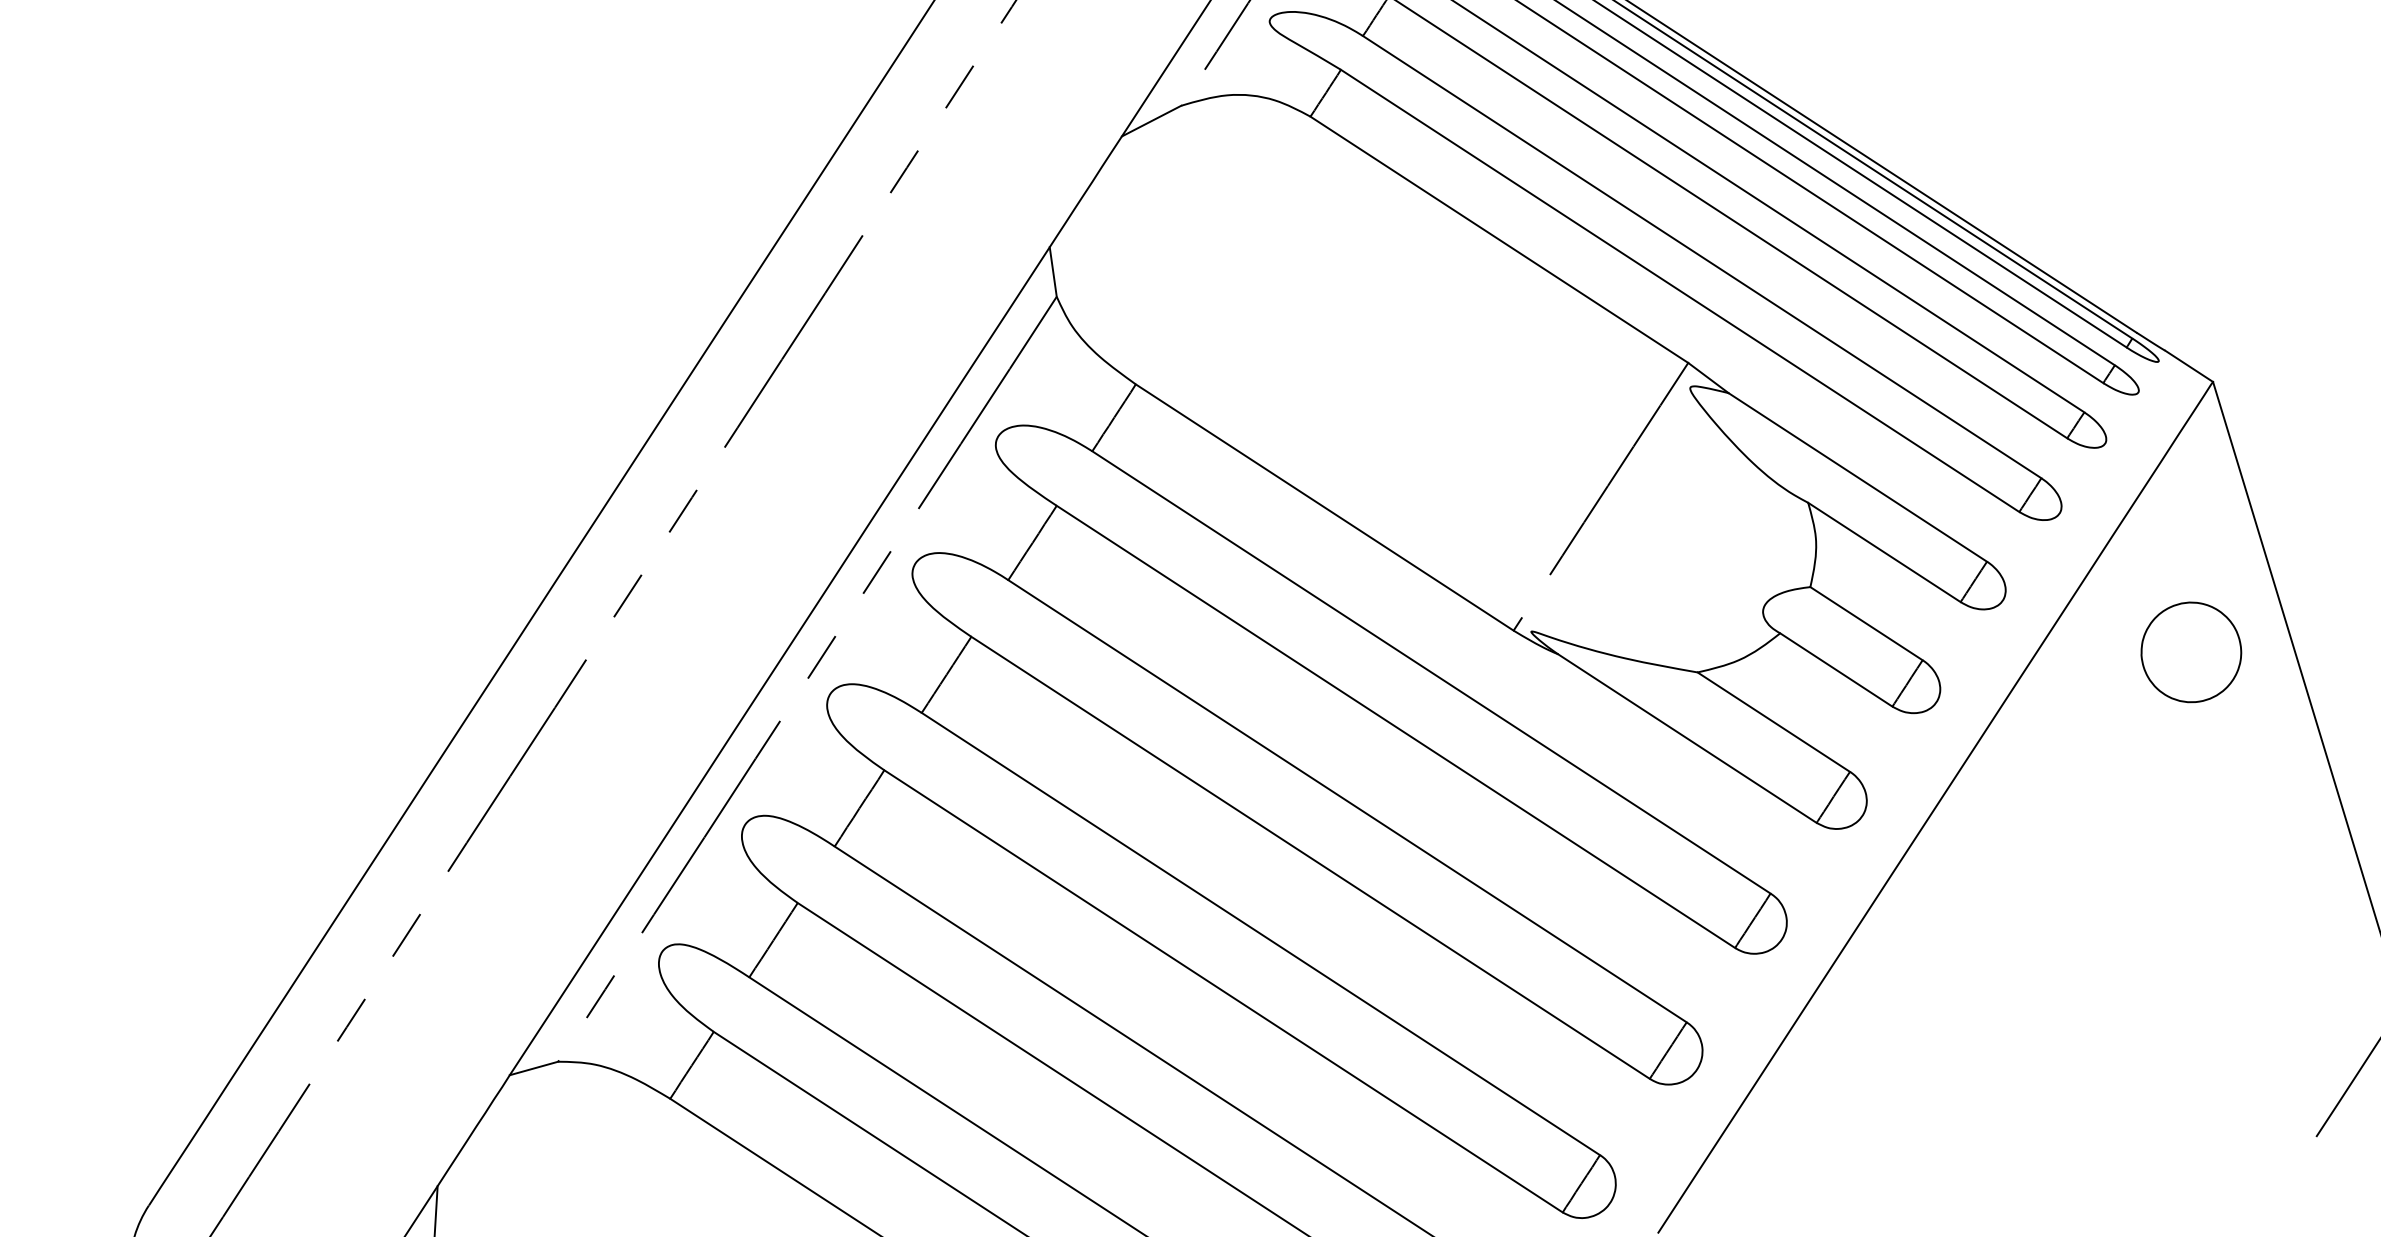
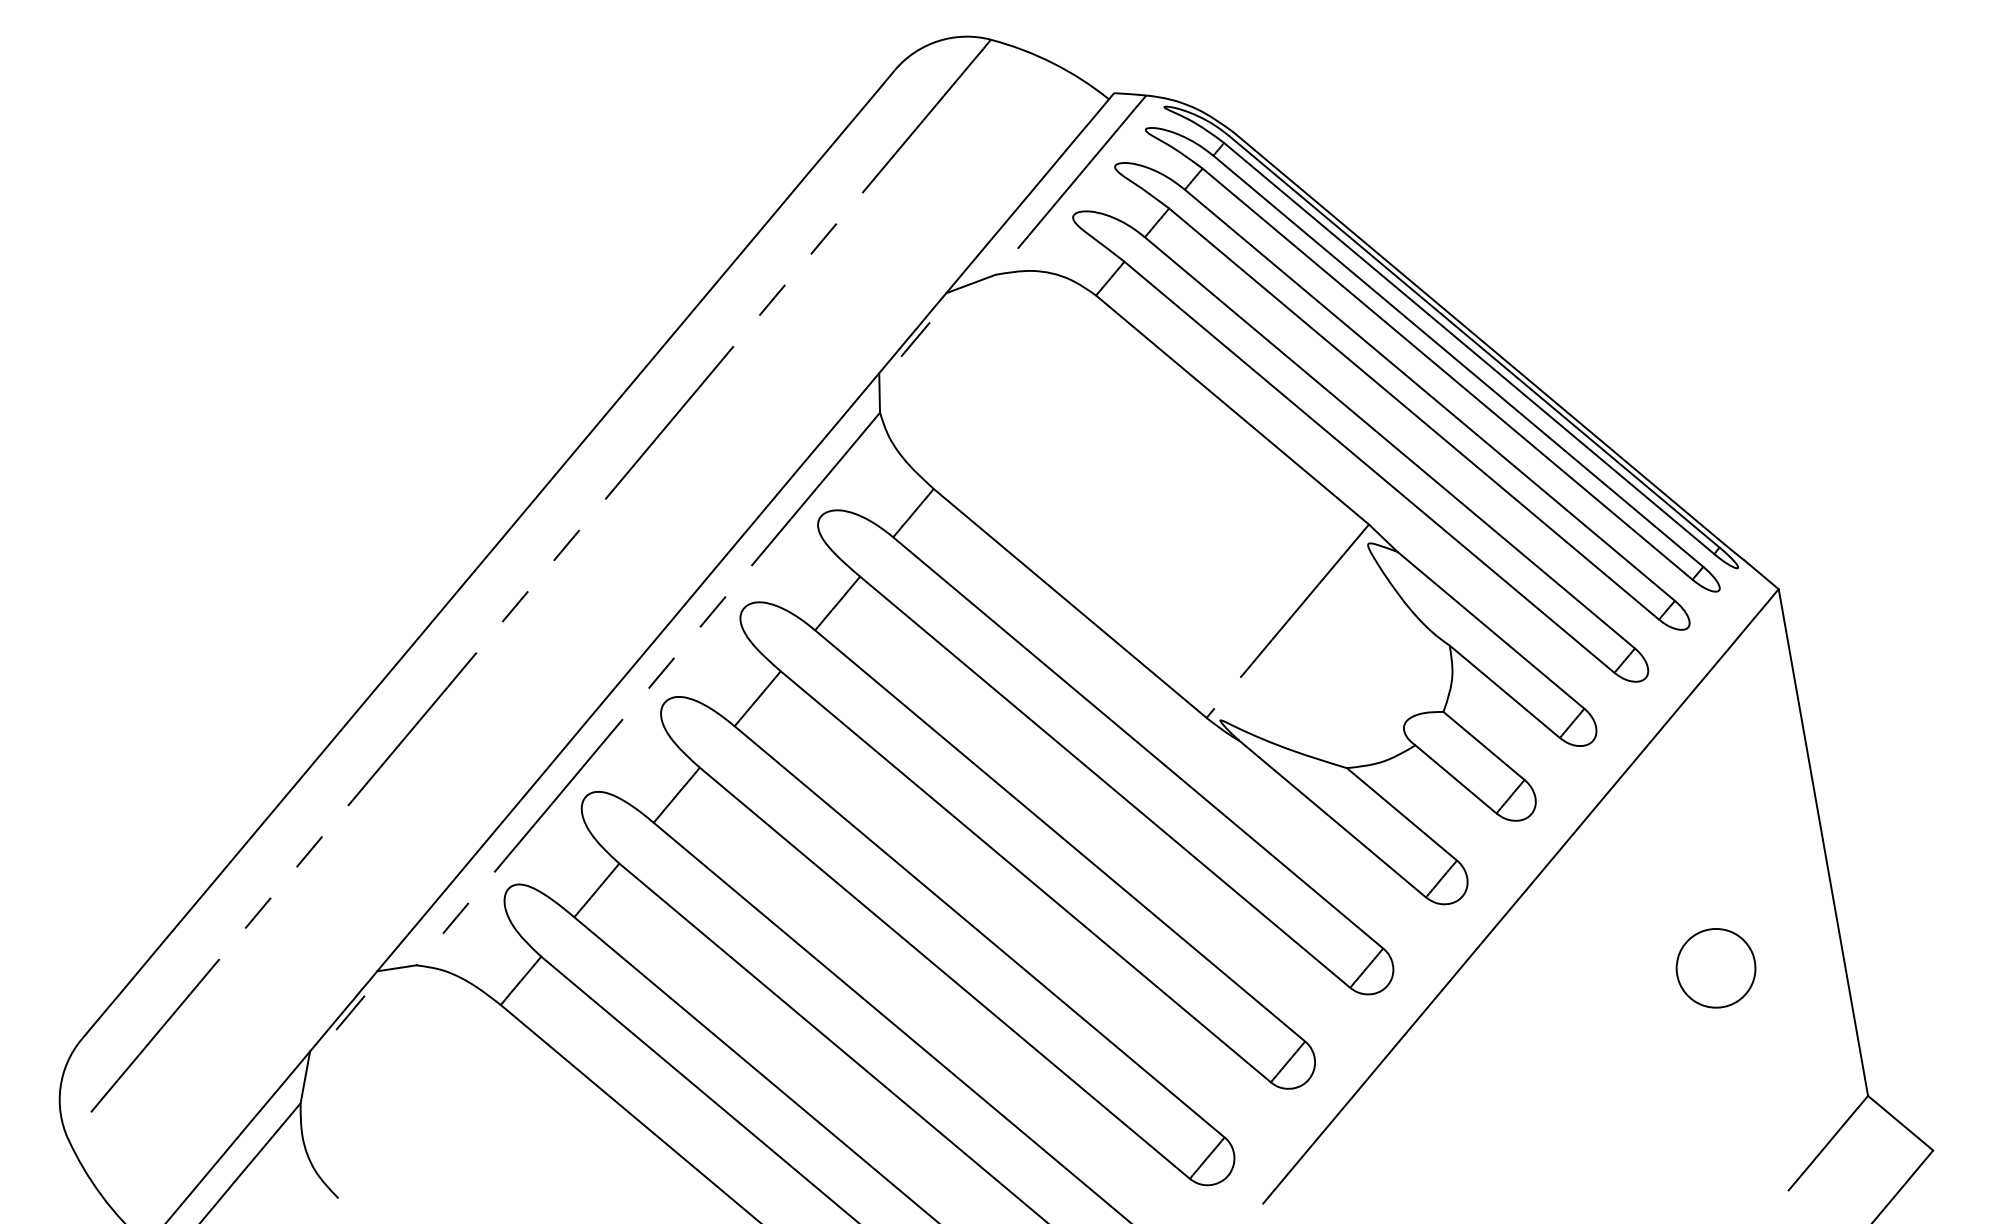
line: (1090, 199) -> (915, 339), added
part: (2190, 652) -> (1715, 968), moved
line: (482, 1131) -> (350, 1012), added

